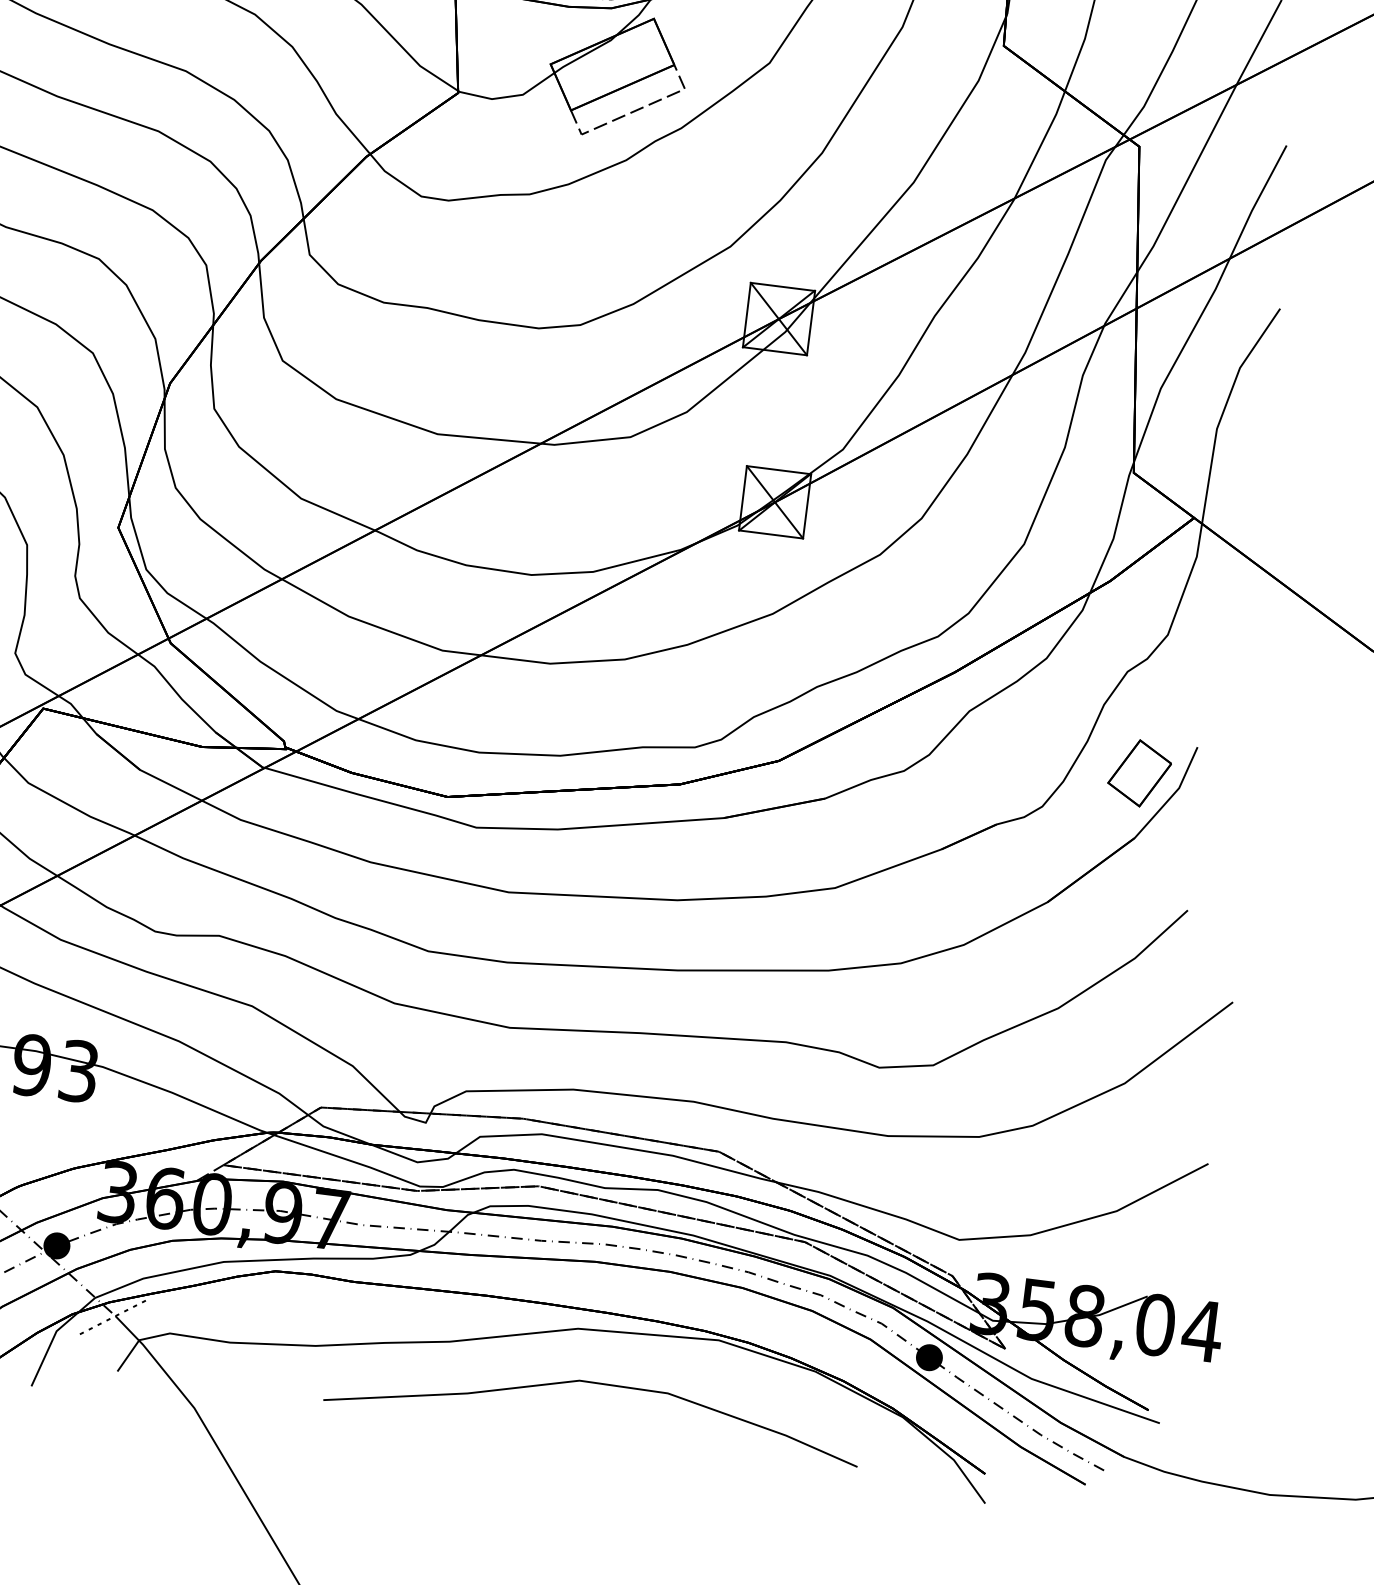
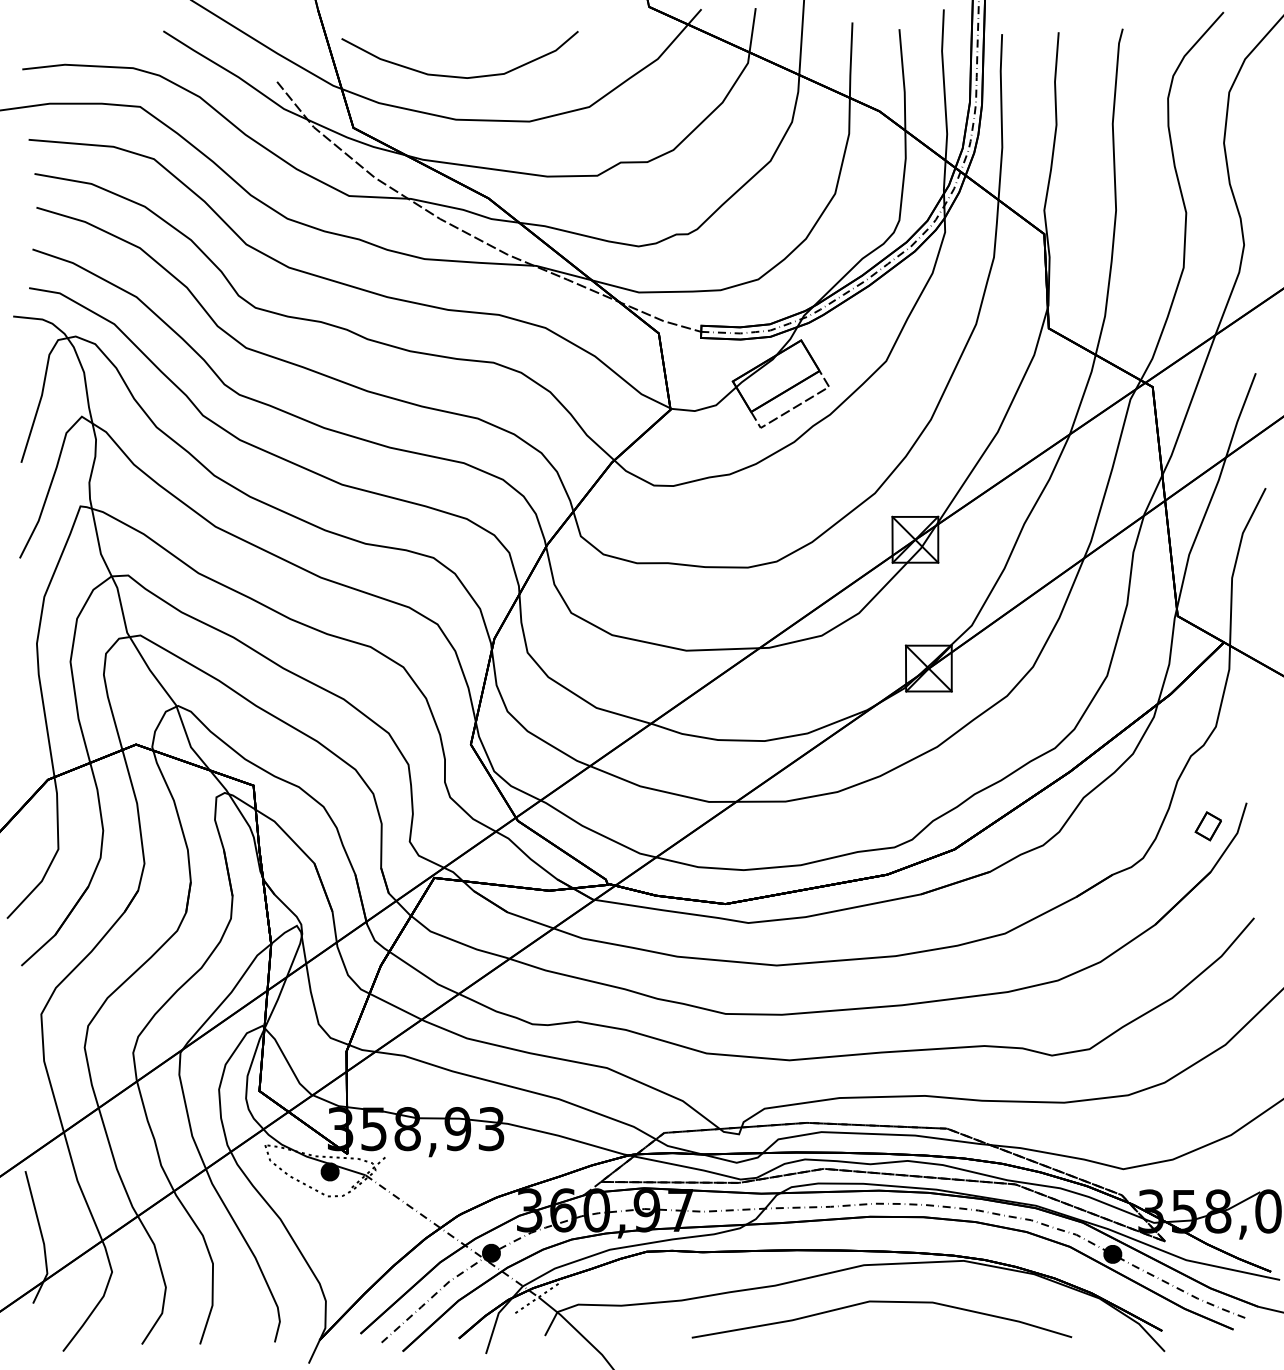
part: (1139, 773) -> (1208, 826), size x0.6

